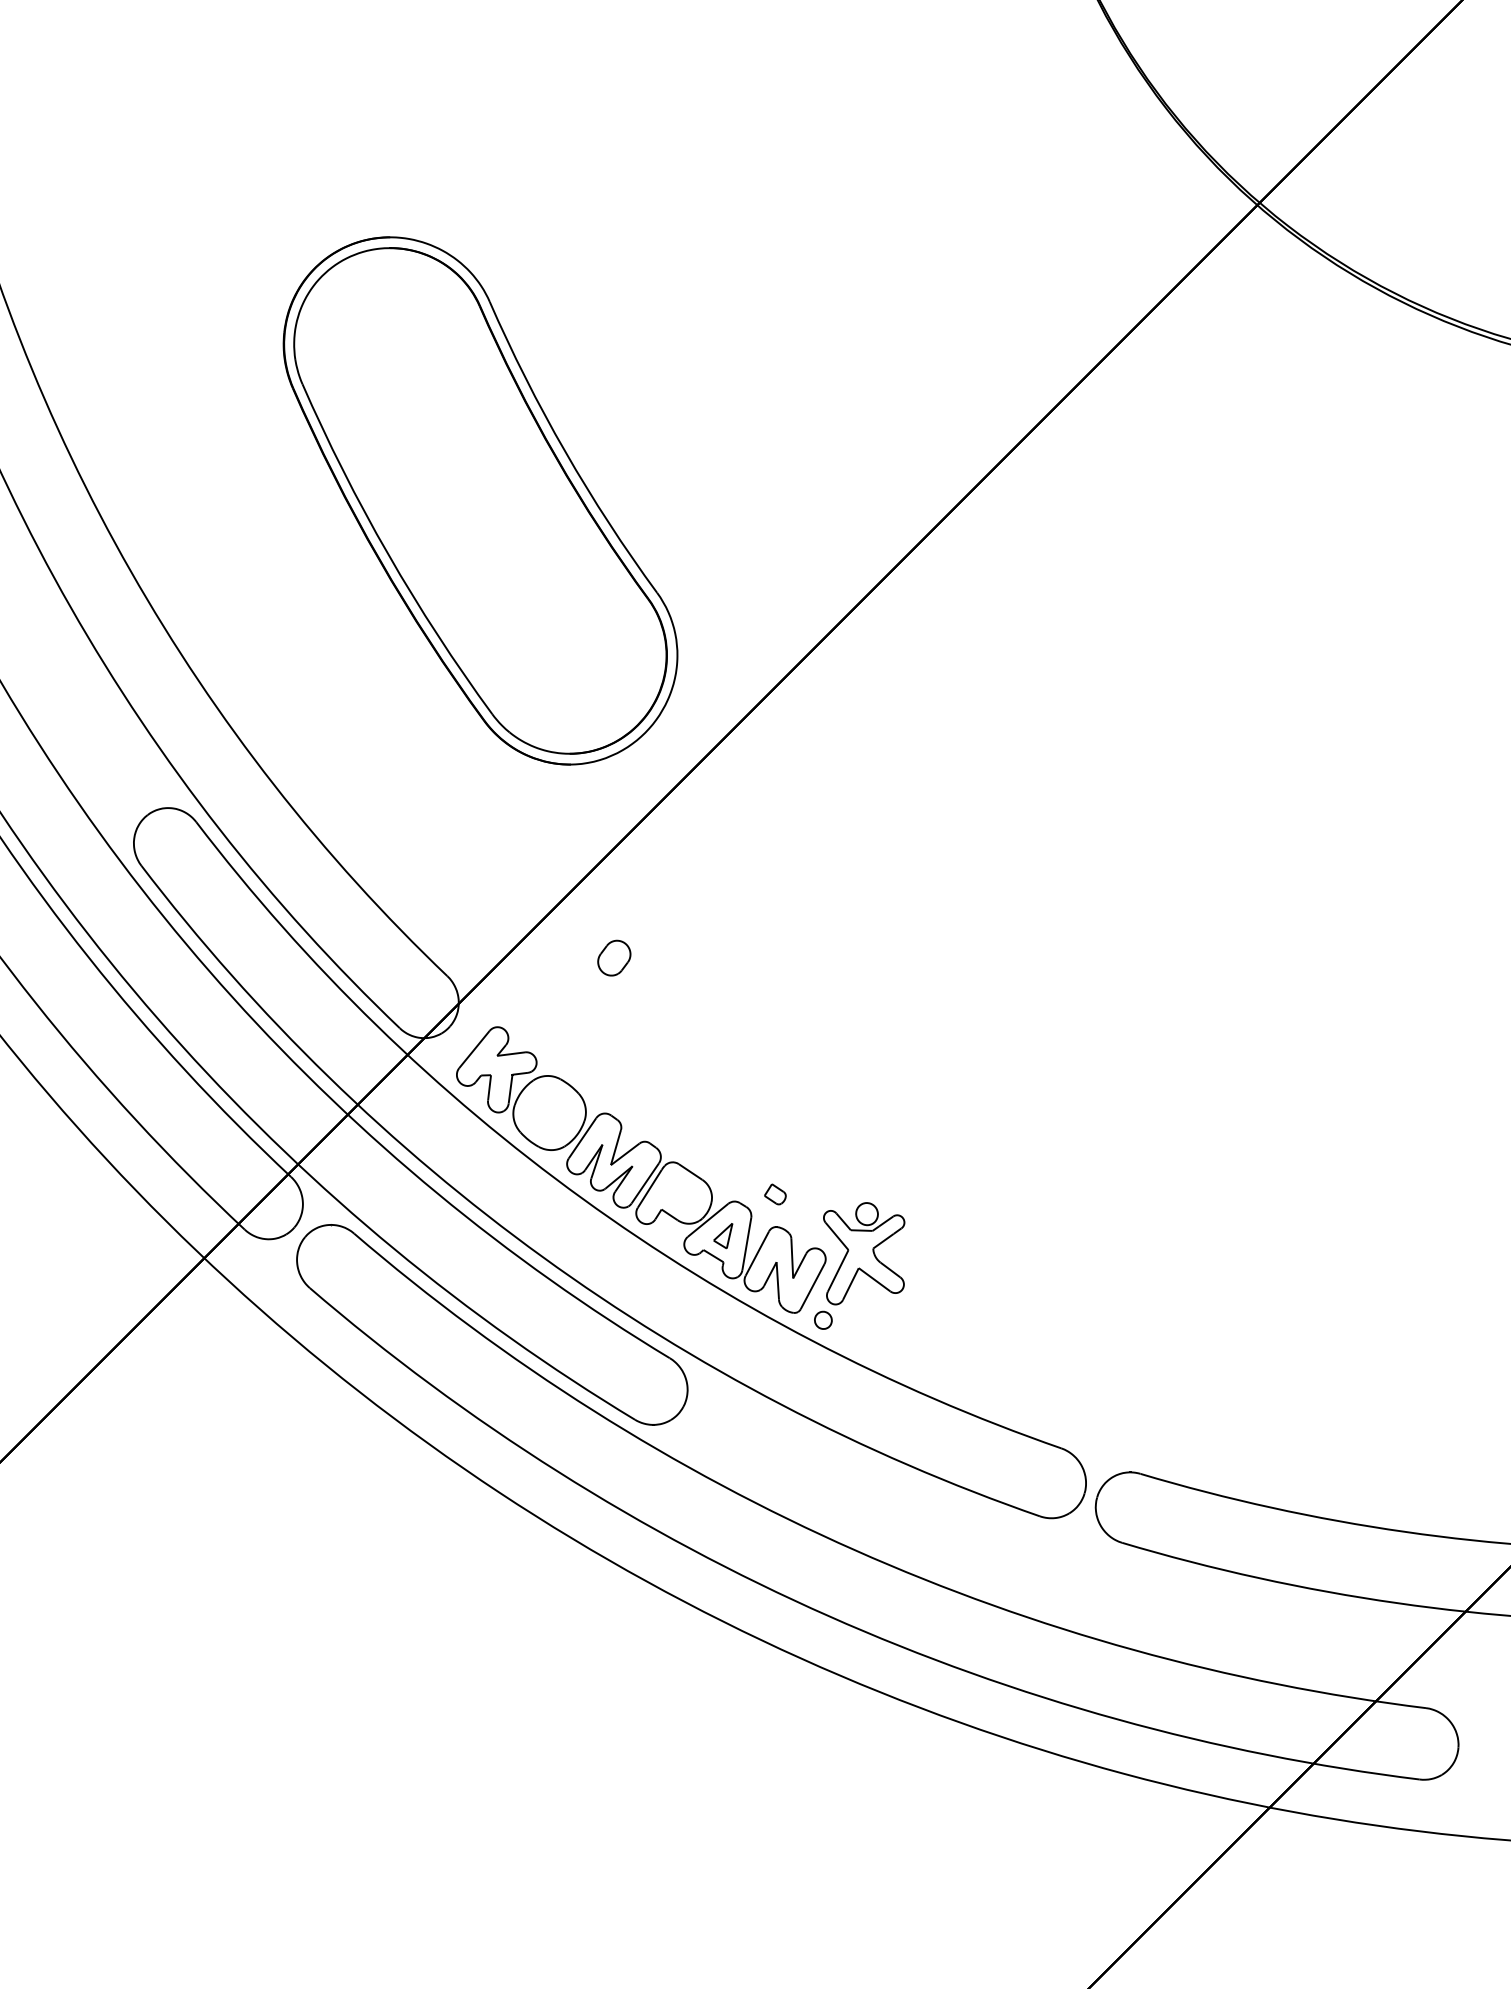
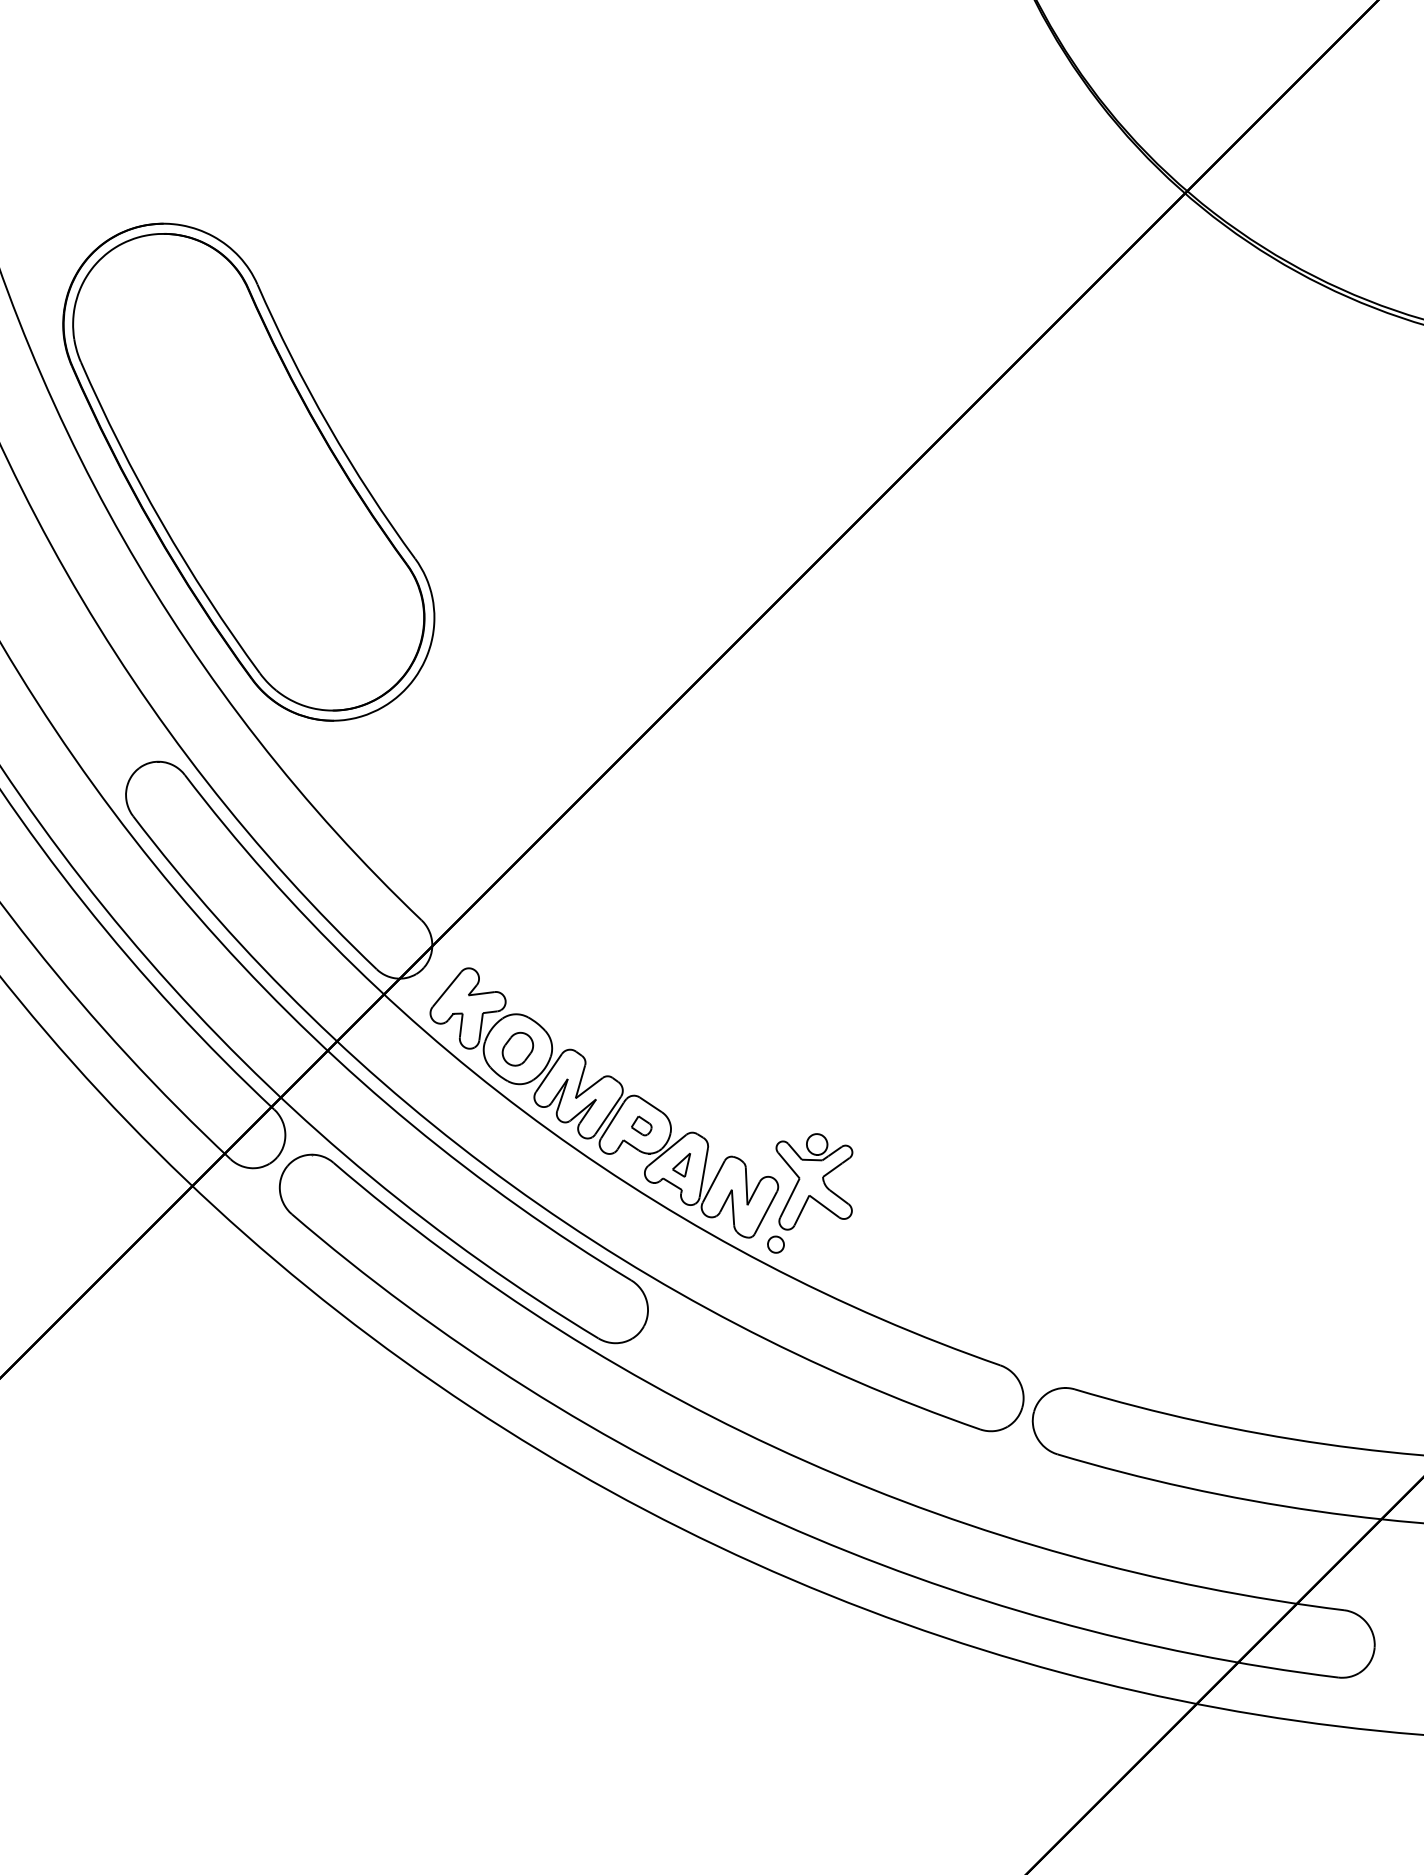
part: (480, 500) -> (248, 471), moved
part: (613, 957) -> (517, 1048), moved
part: (775, 1193) -> (641, 1125), moved

